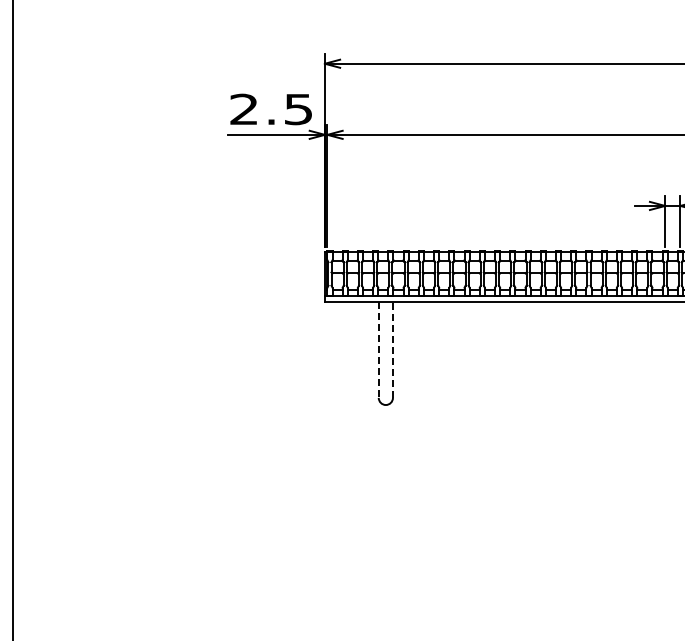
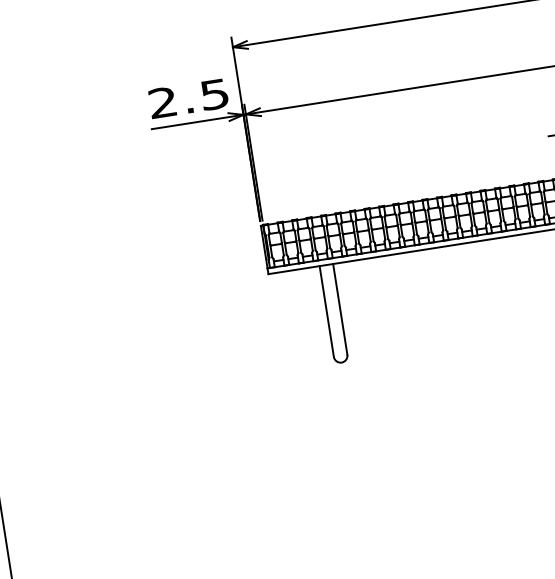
line: (378, 350) -> (326, 311), dashed -> solid
line: (392, 350) -> (339, 309), dashed -> solid

